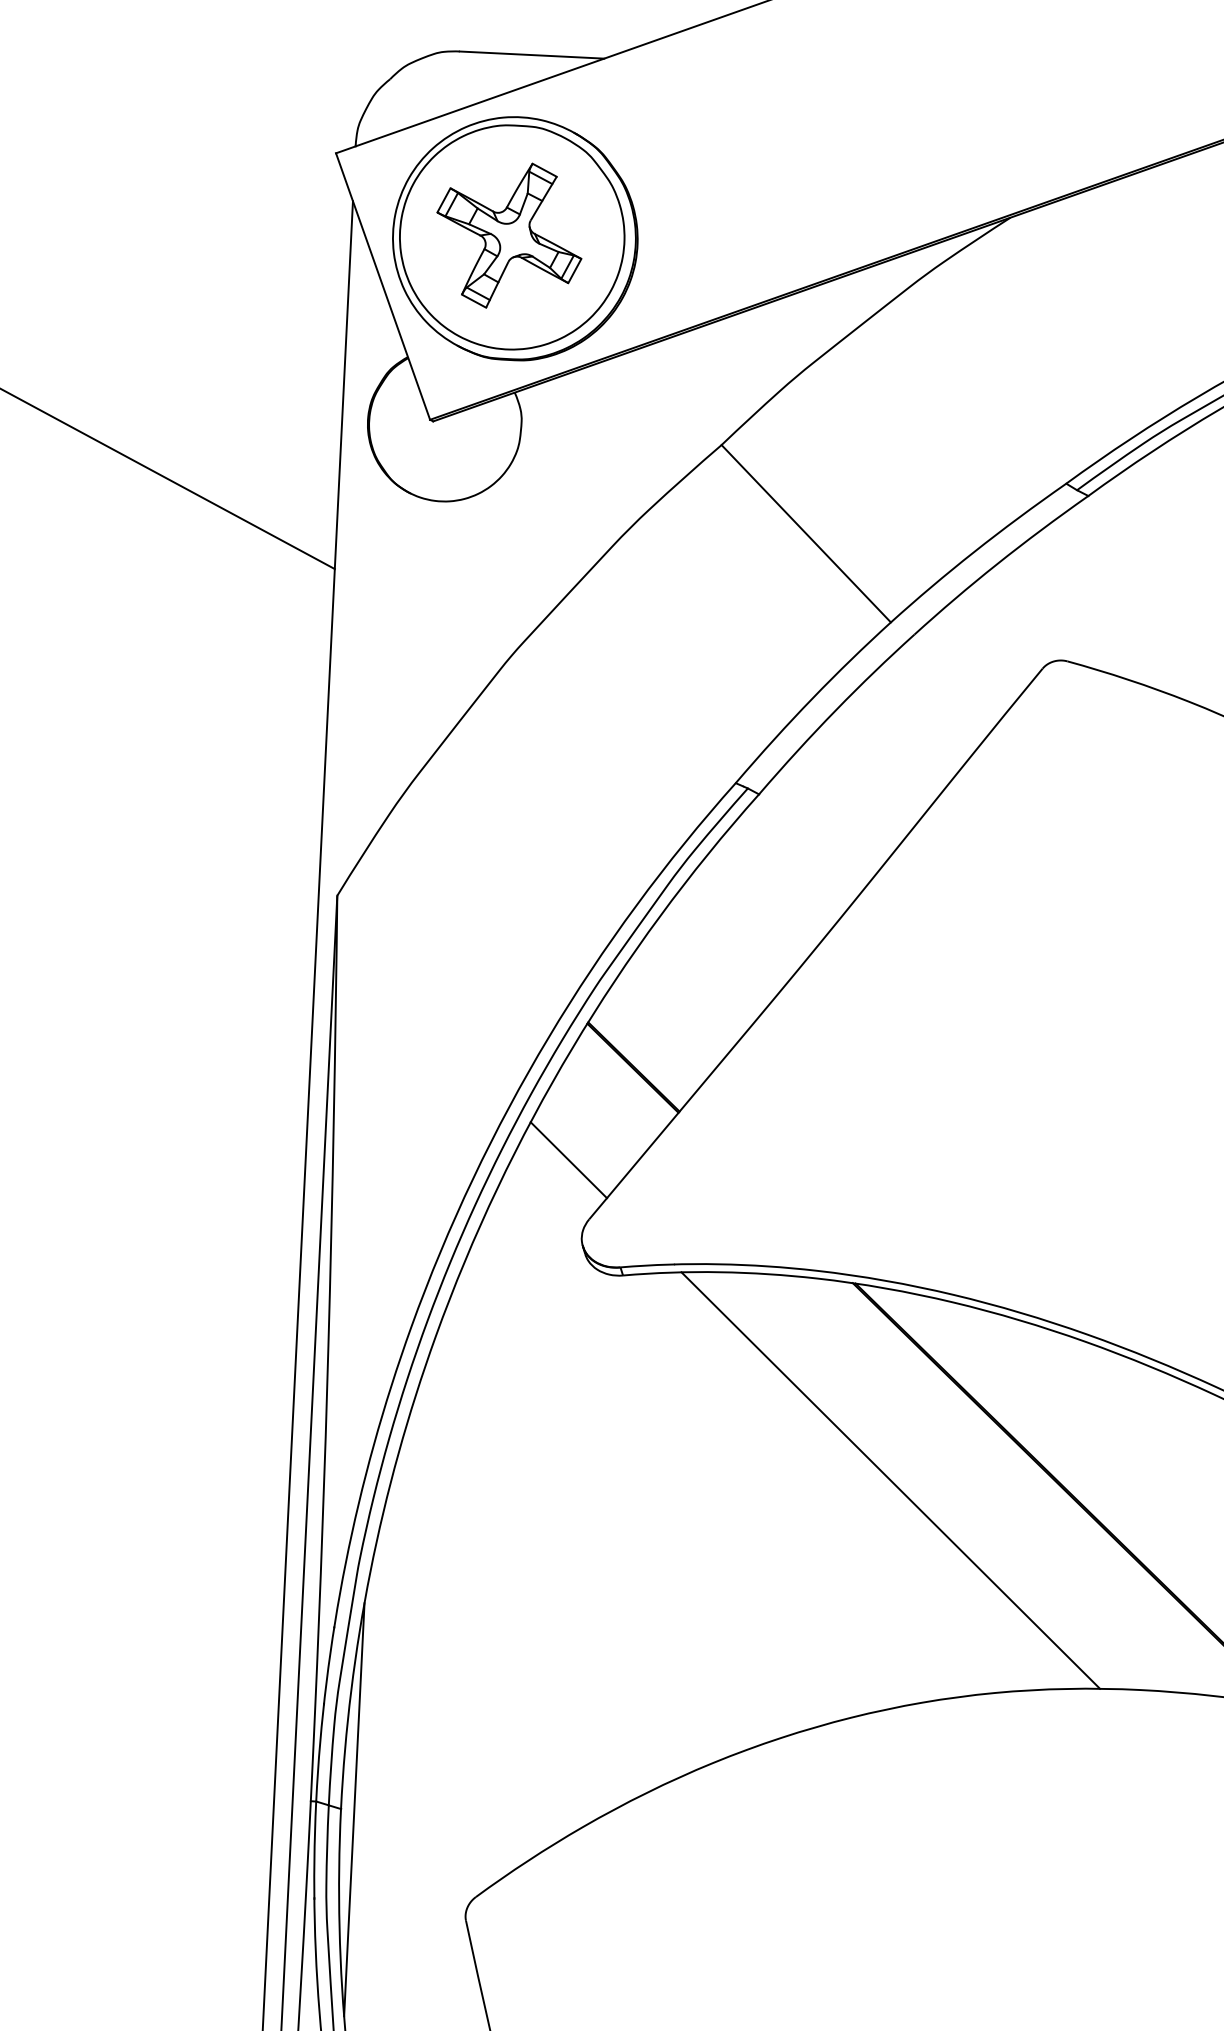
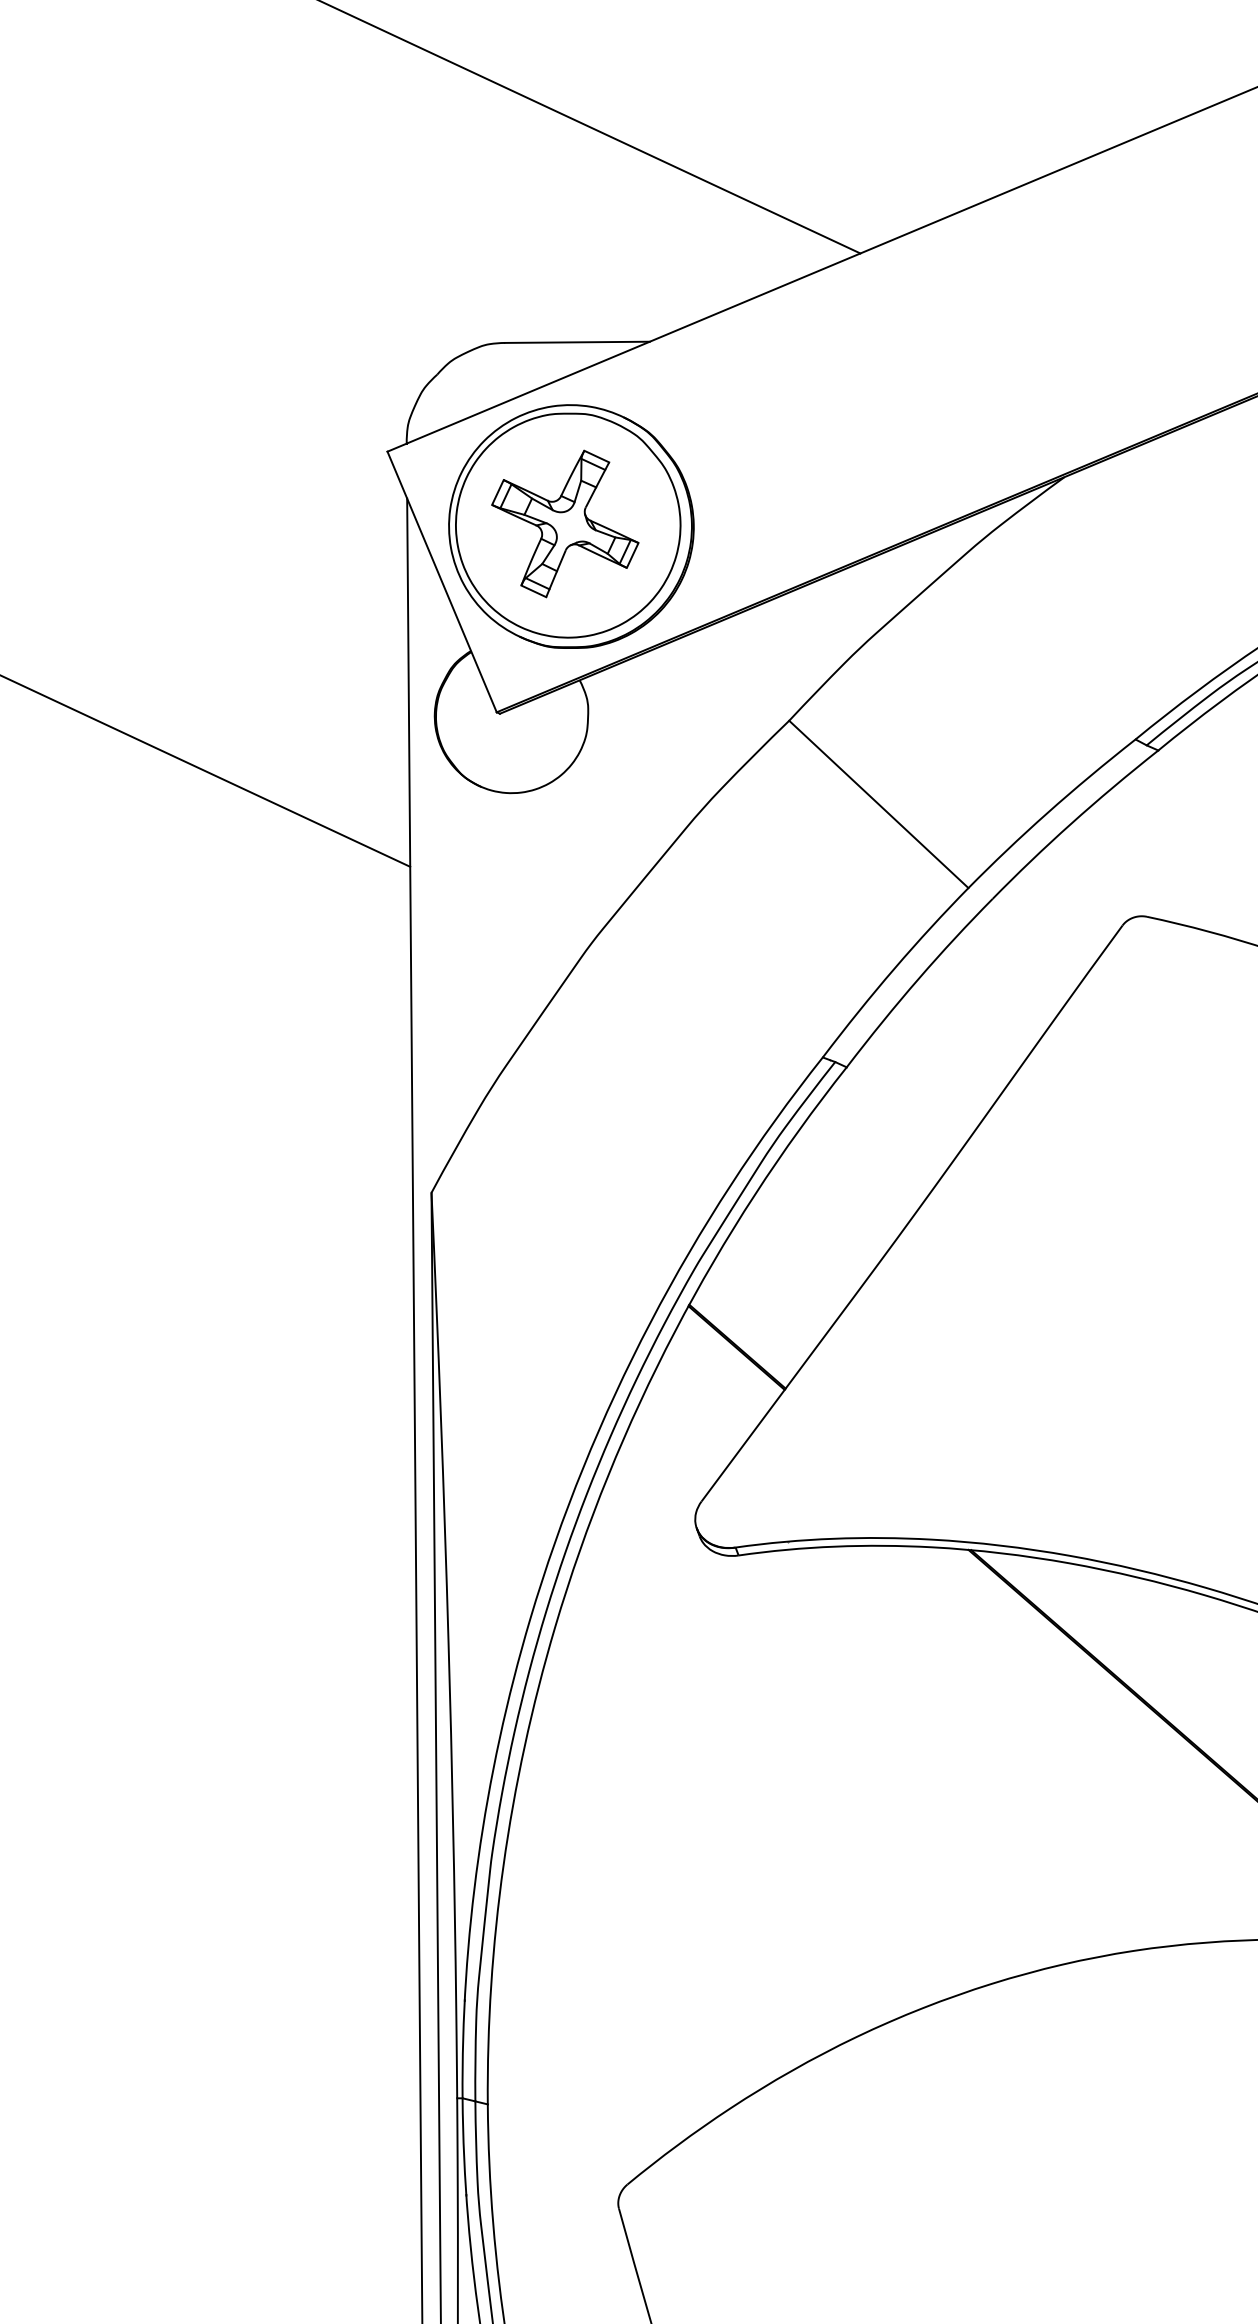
line: (568, 1160) -> (677, 1443), removed
line: (890, 1480) -> (1017, 1744), removed
line: (353, 1809) -> (500, 2104), removed

